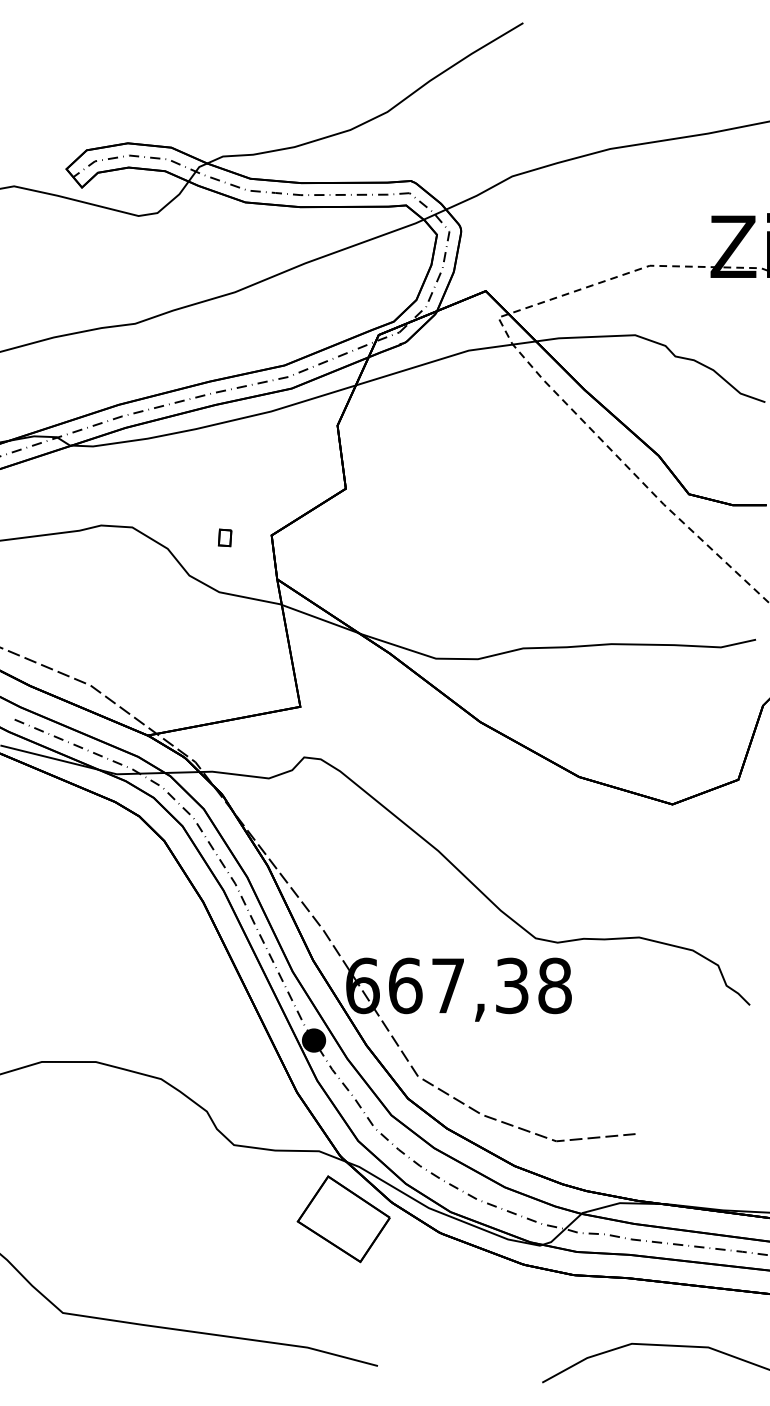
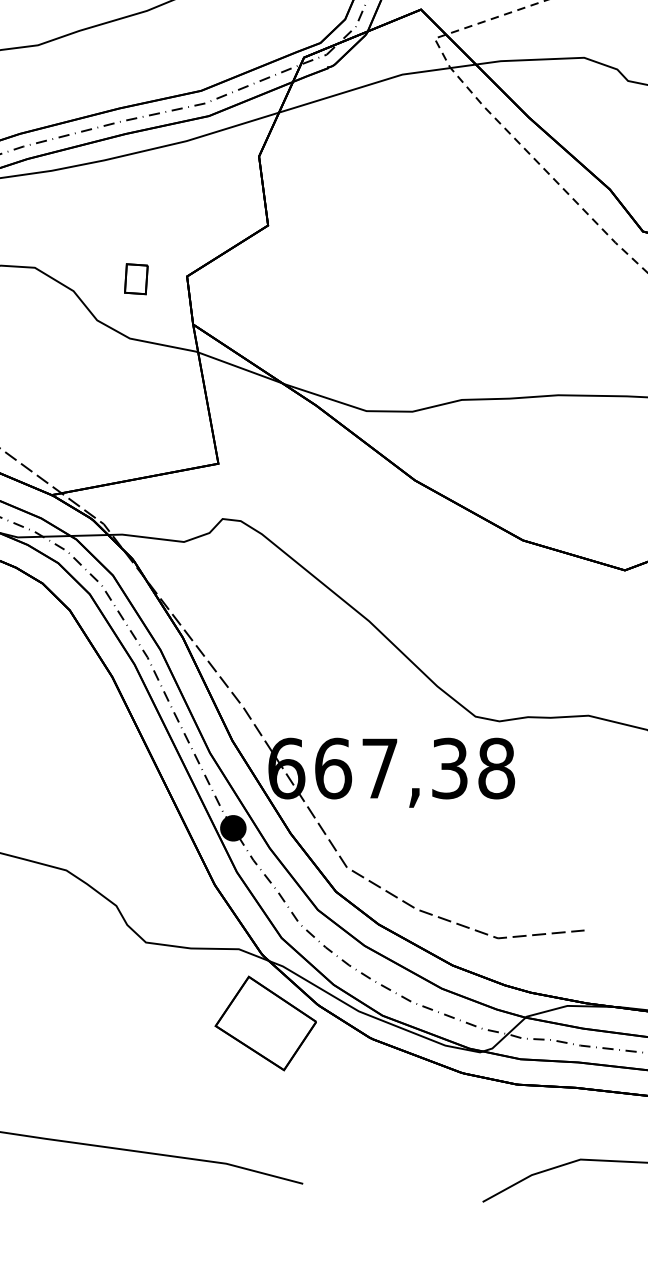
part: (224, 537) -> (135, 278), size x1.67

